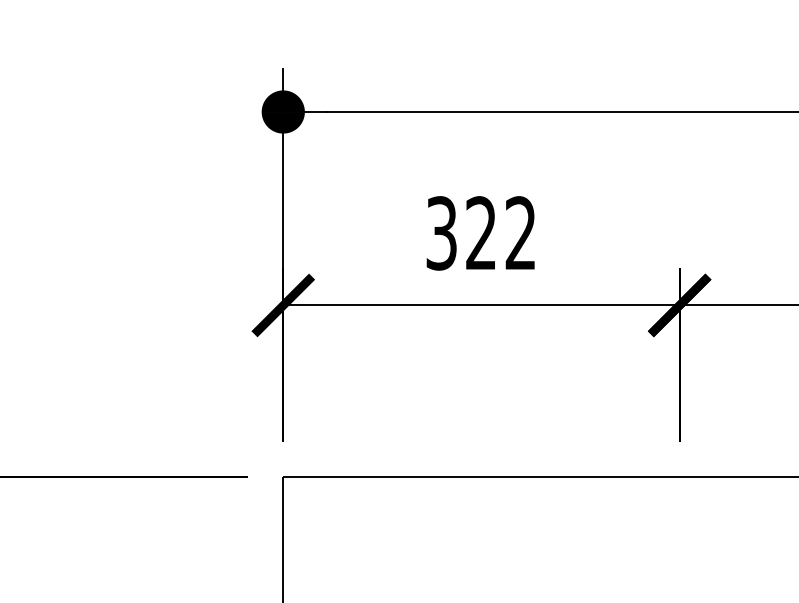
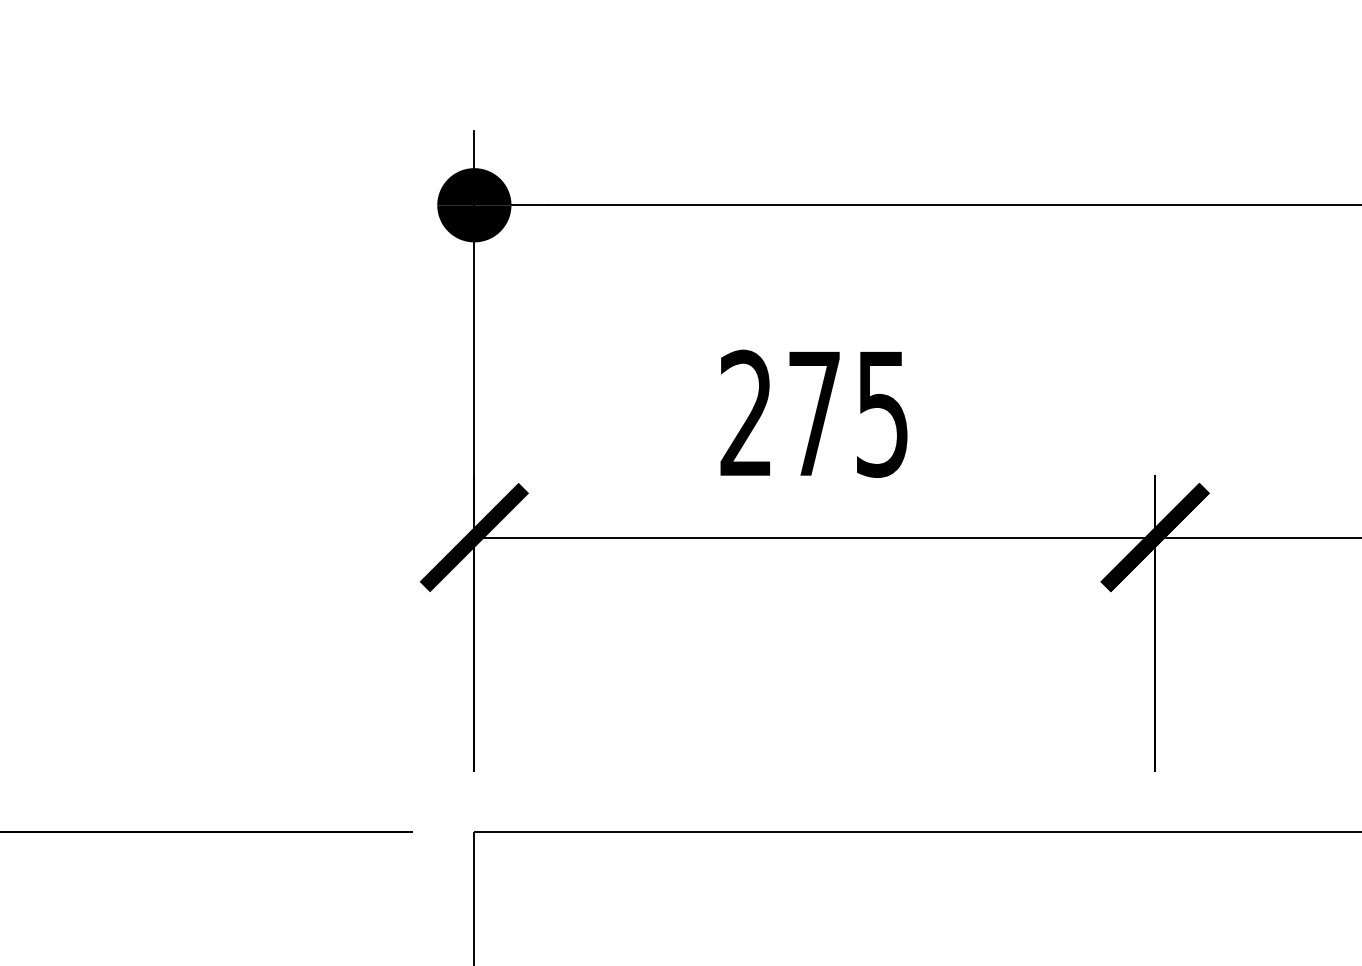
text: (480, 233) -> (813, 413), 322 -> 275

